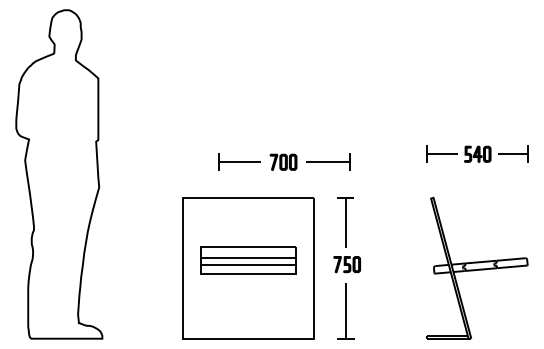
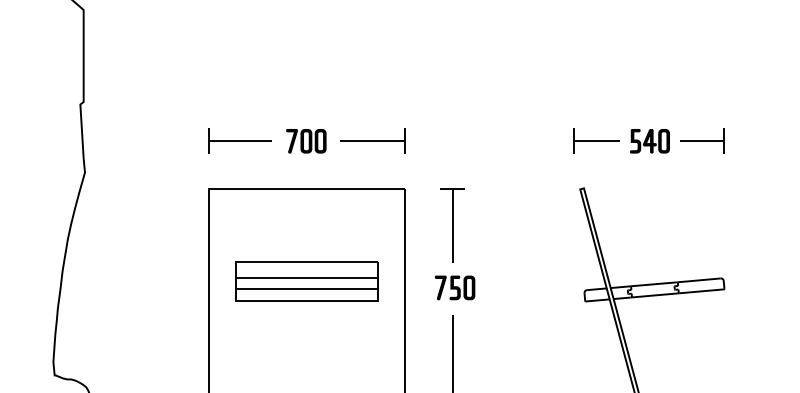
part: (477, 153) -> (649, 140), moved
part: (284, 161) -> (307, 140), moved

